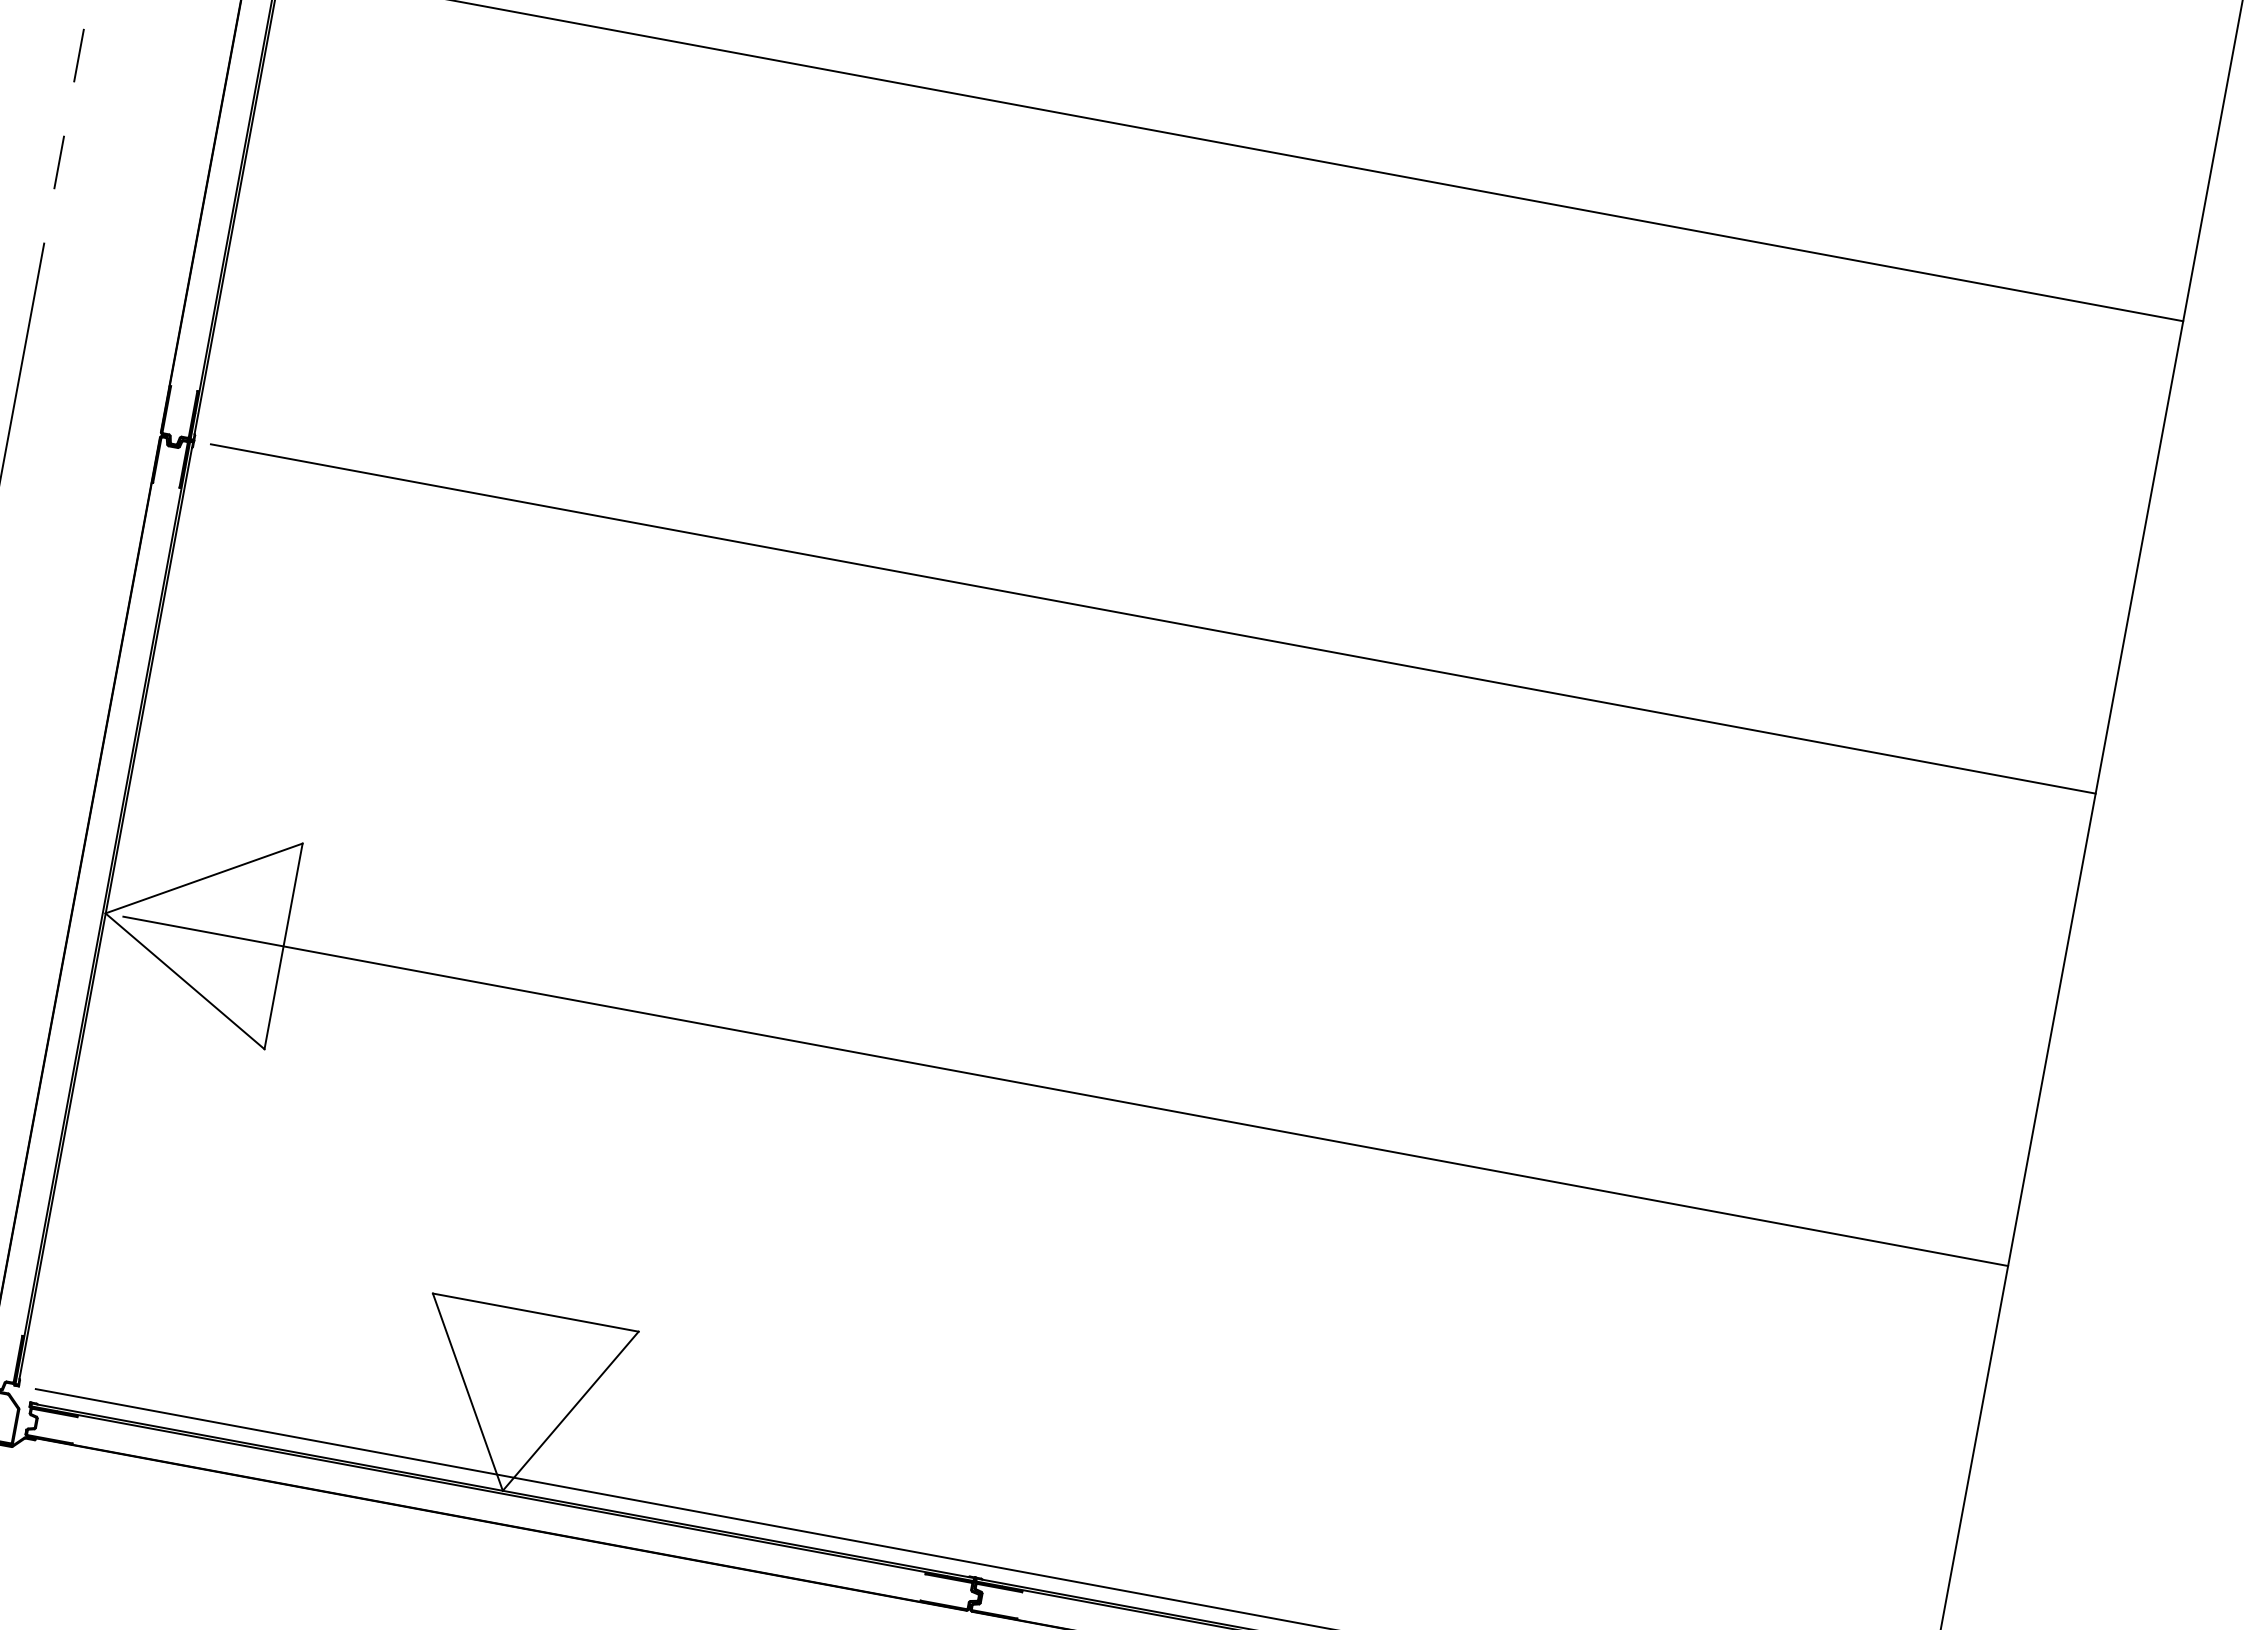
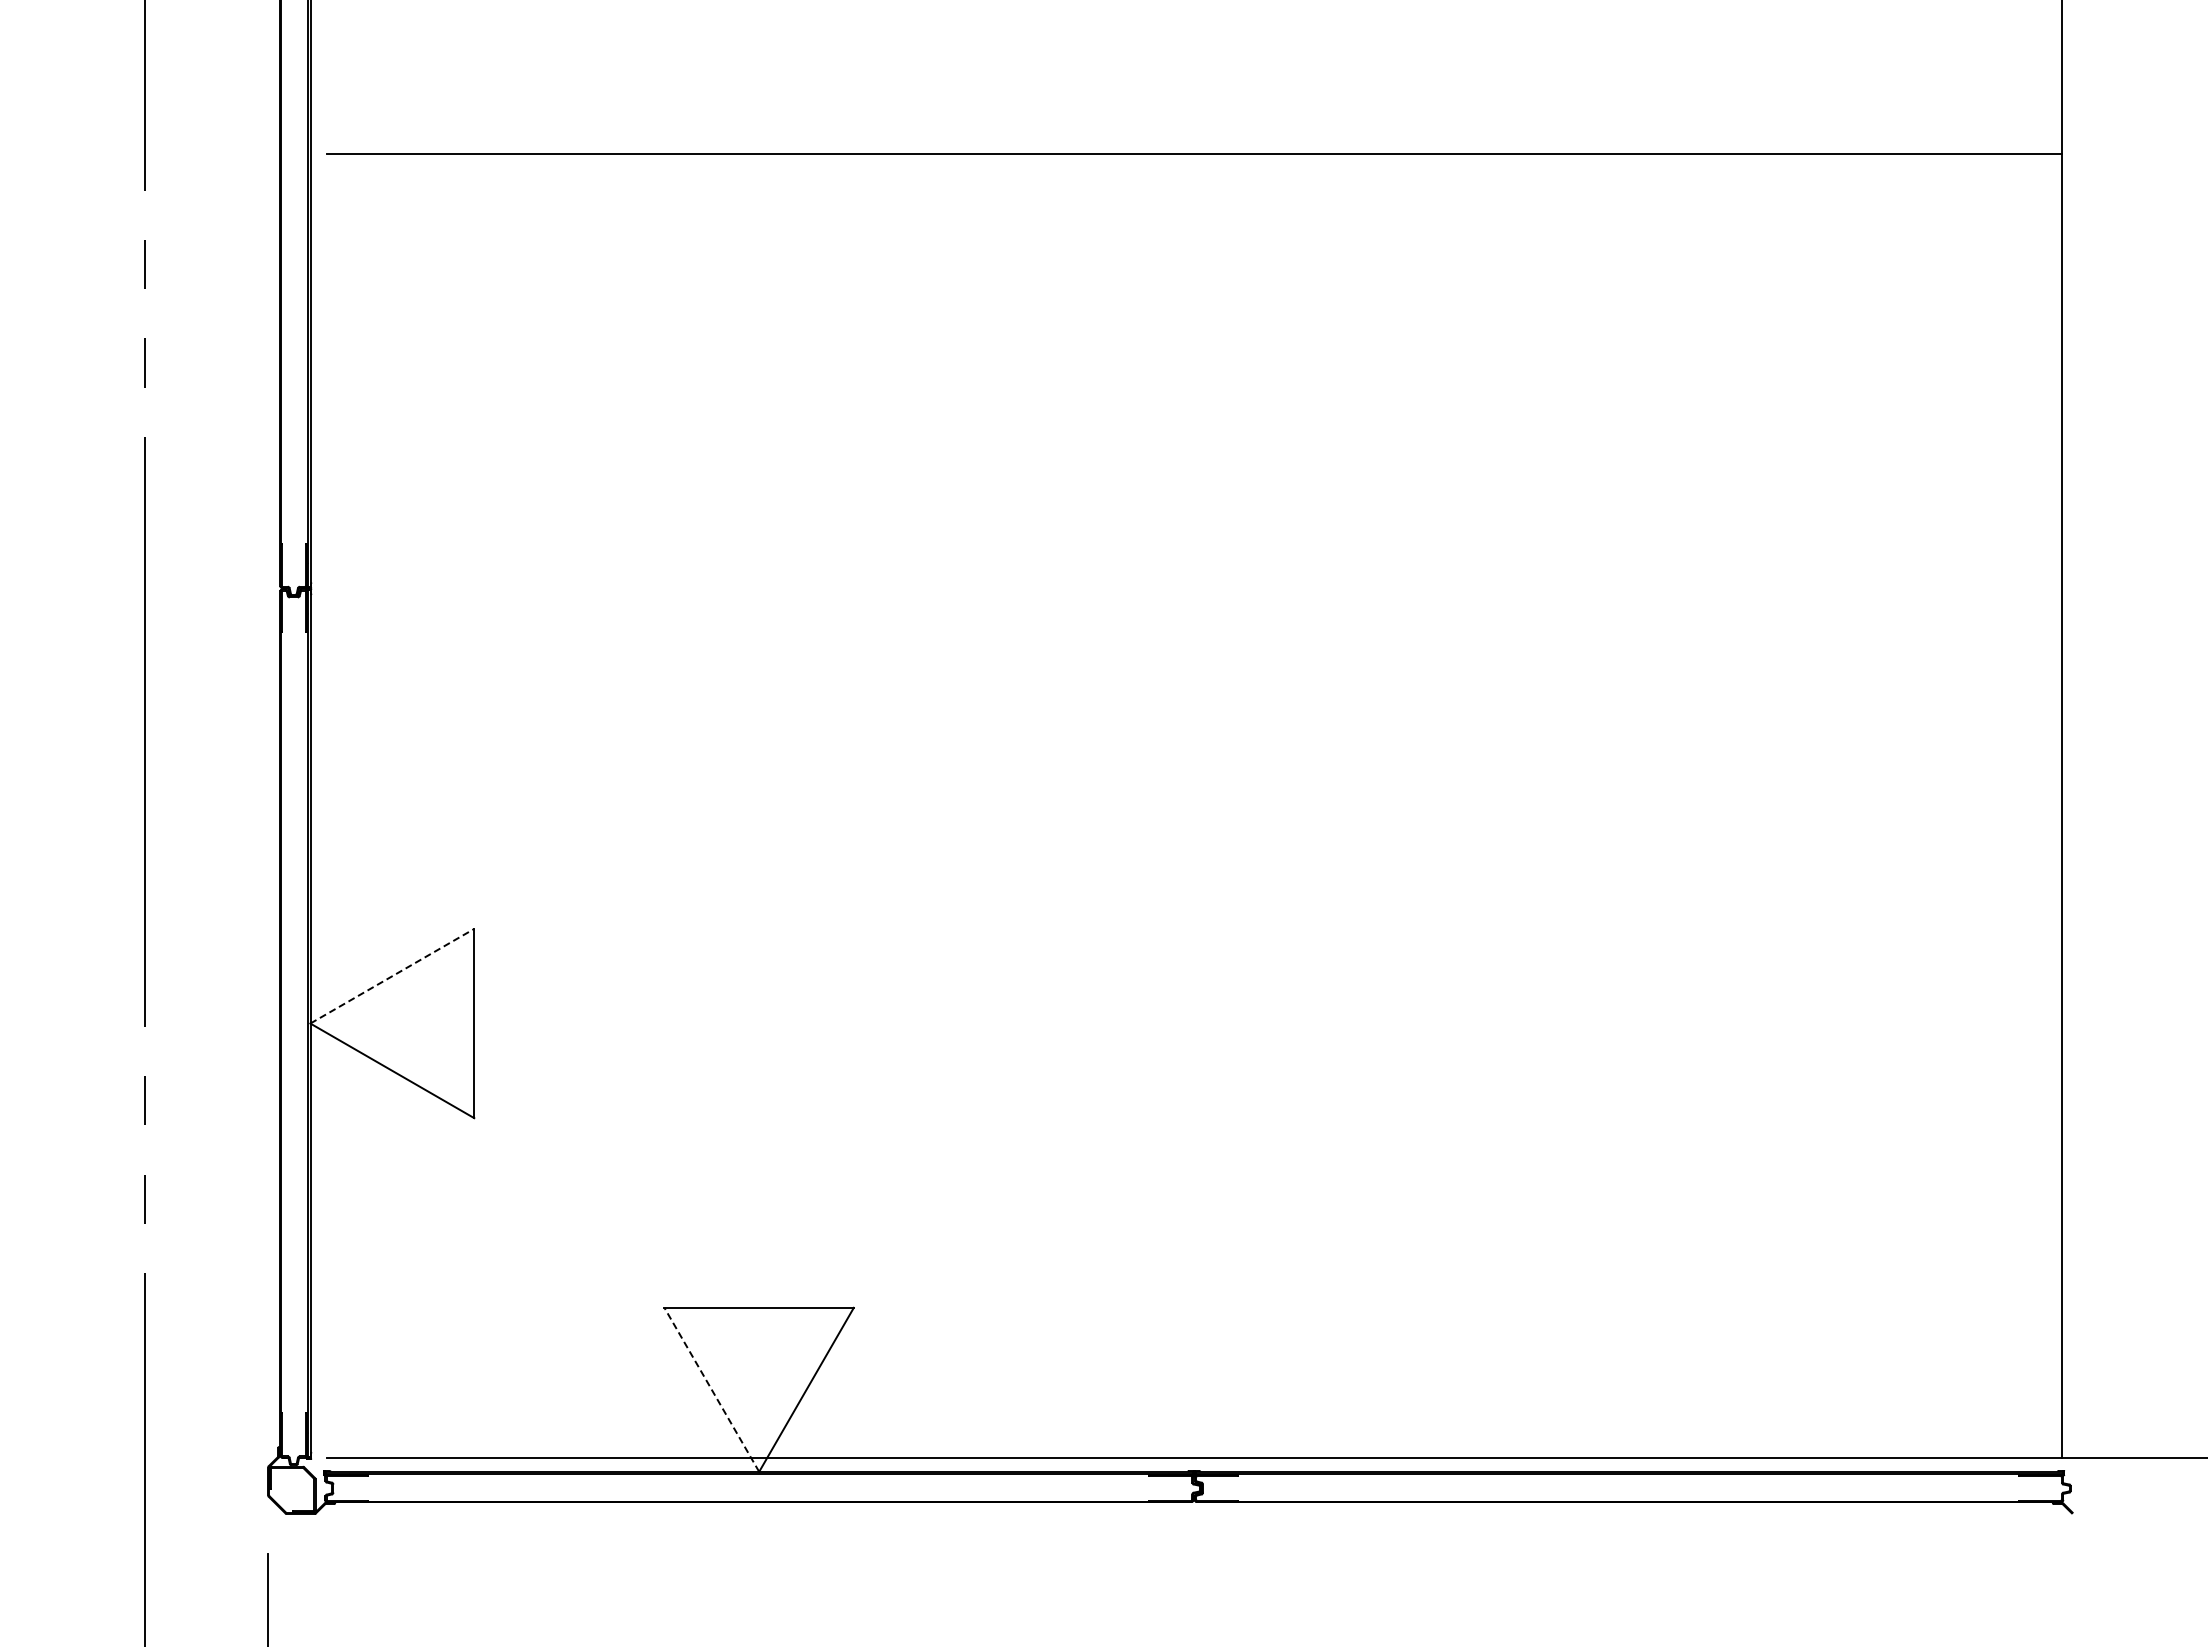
line: (1152, 618) -> (1193, 588), removed
line: (204, 878) -> (392, 976), solid -> dashed
line: (1064, 1091) -> (1193, 1023), removed
line: (467, 1391) -> (711, 1389), solid -> dashed

